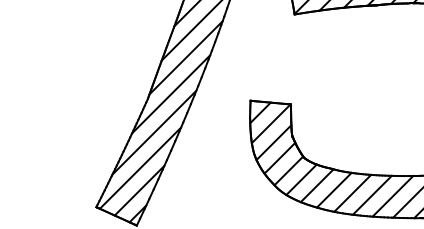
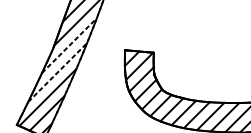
line: (171, 94) -> (69, 45), solid -> dashed
line: (154, 132) -> (57, 72), solid -> dashed

